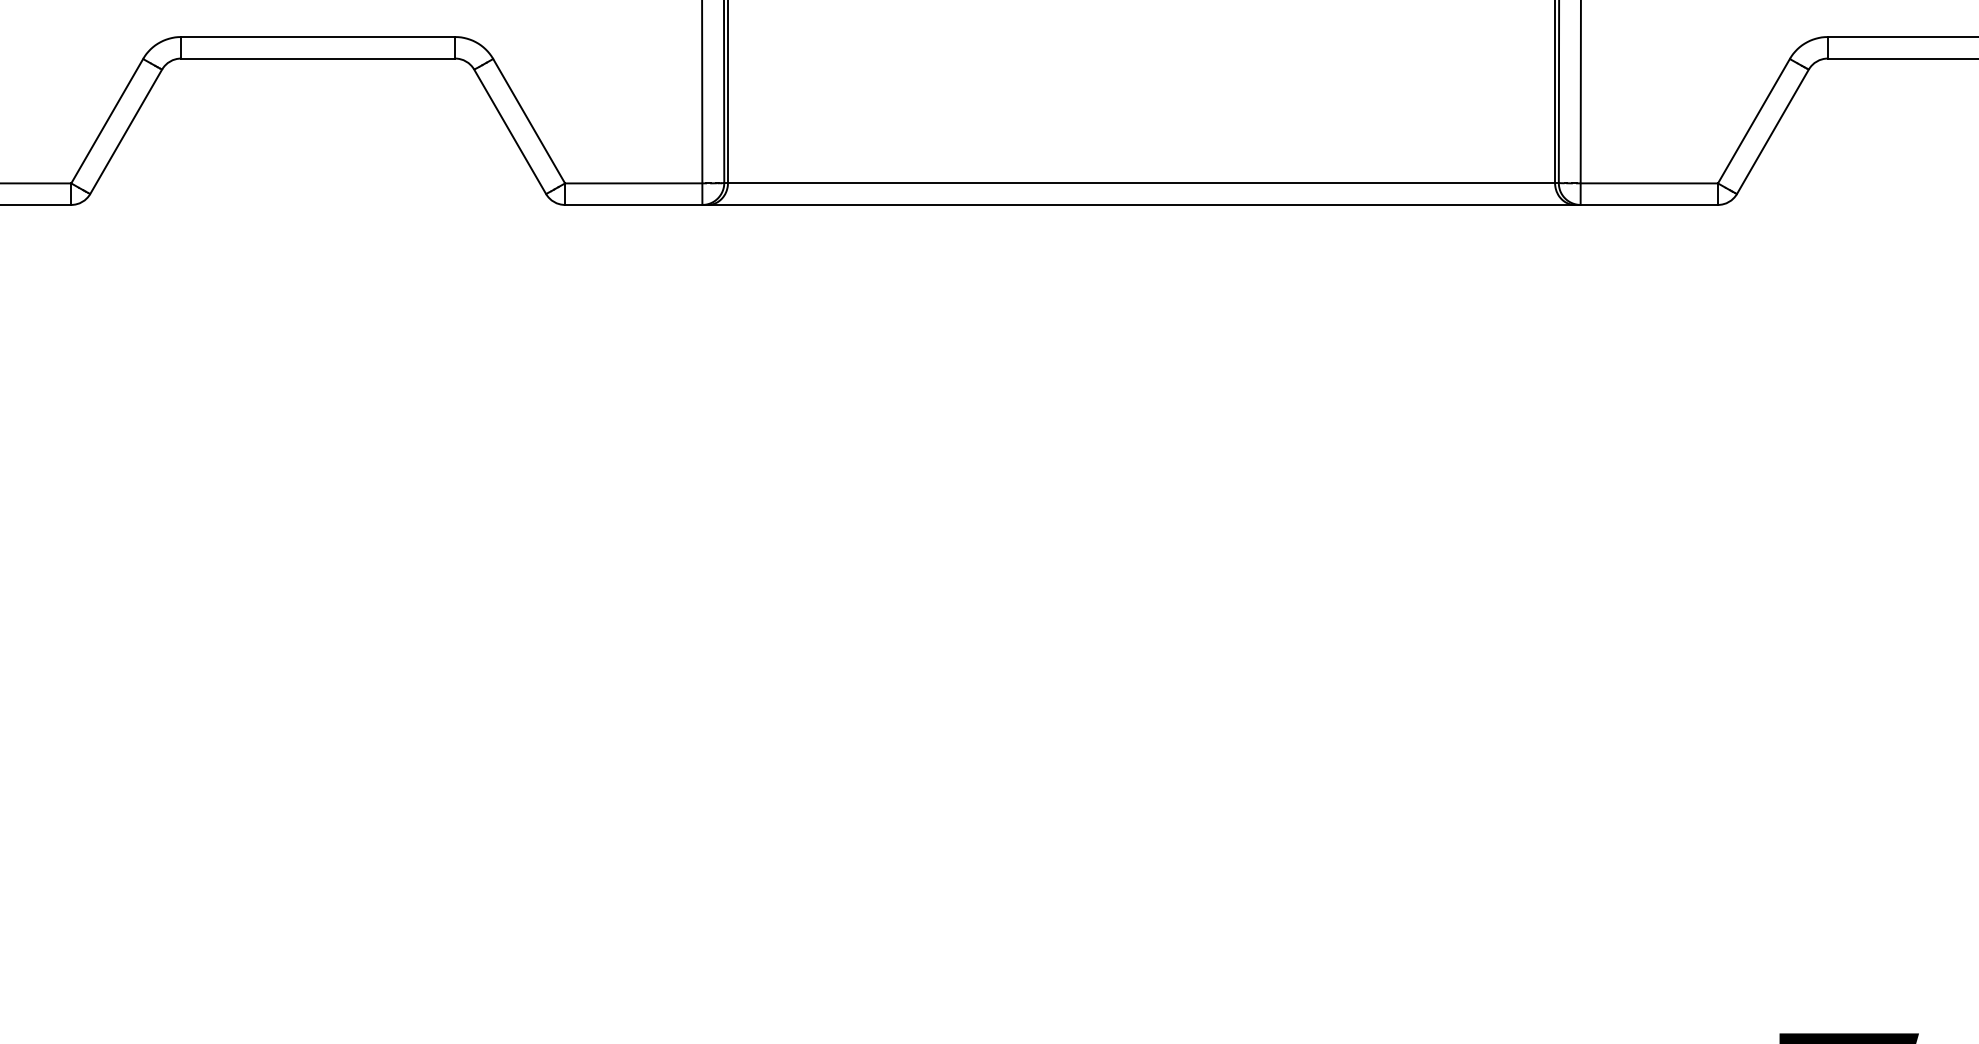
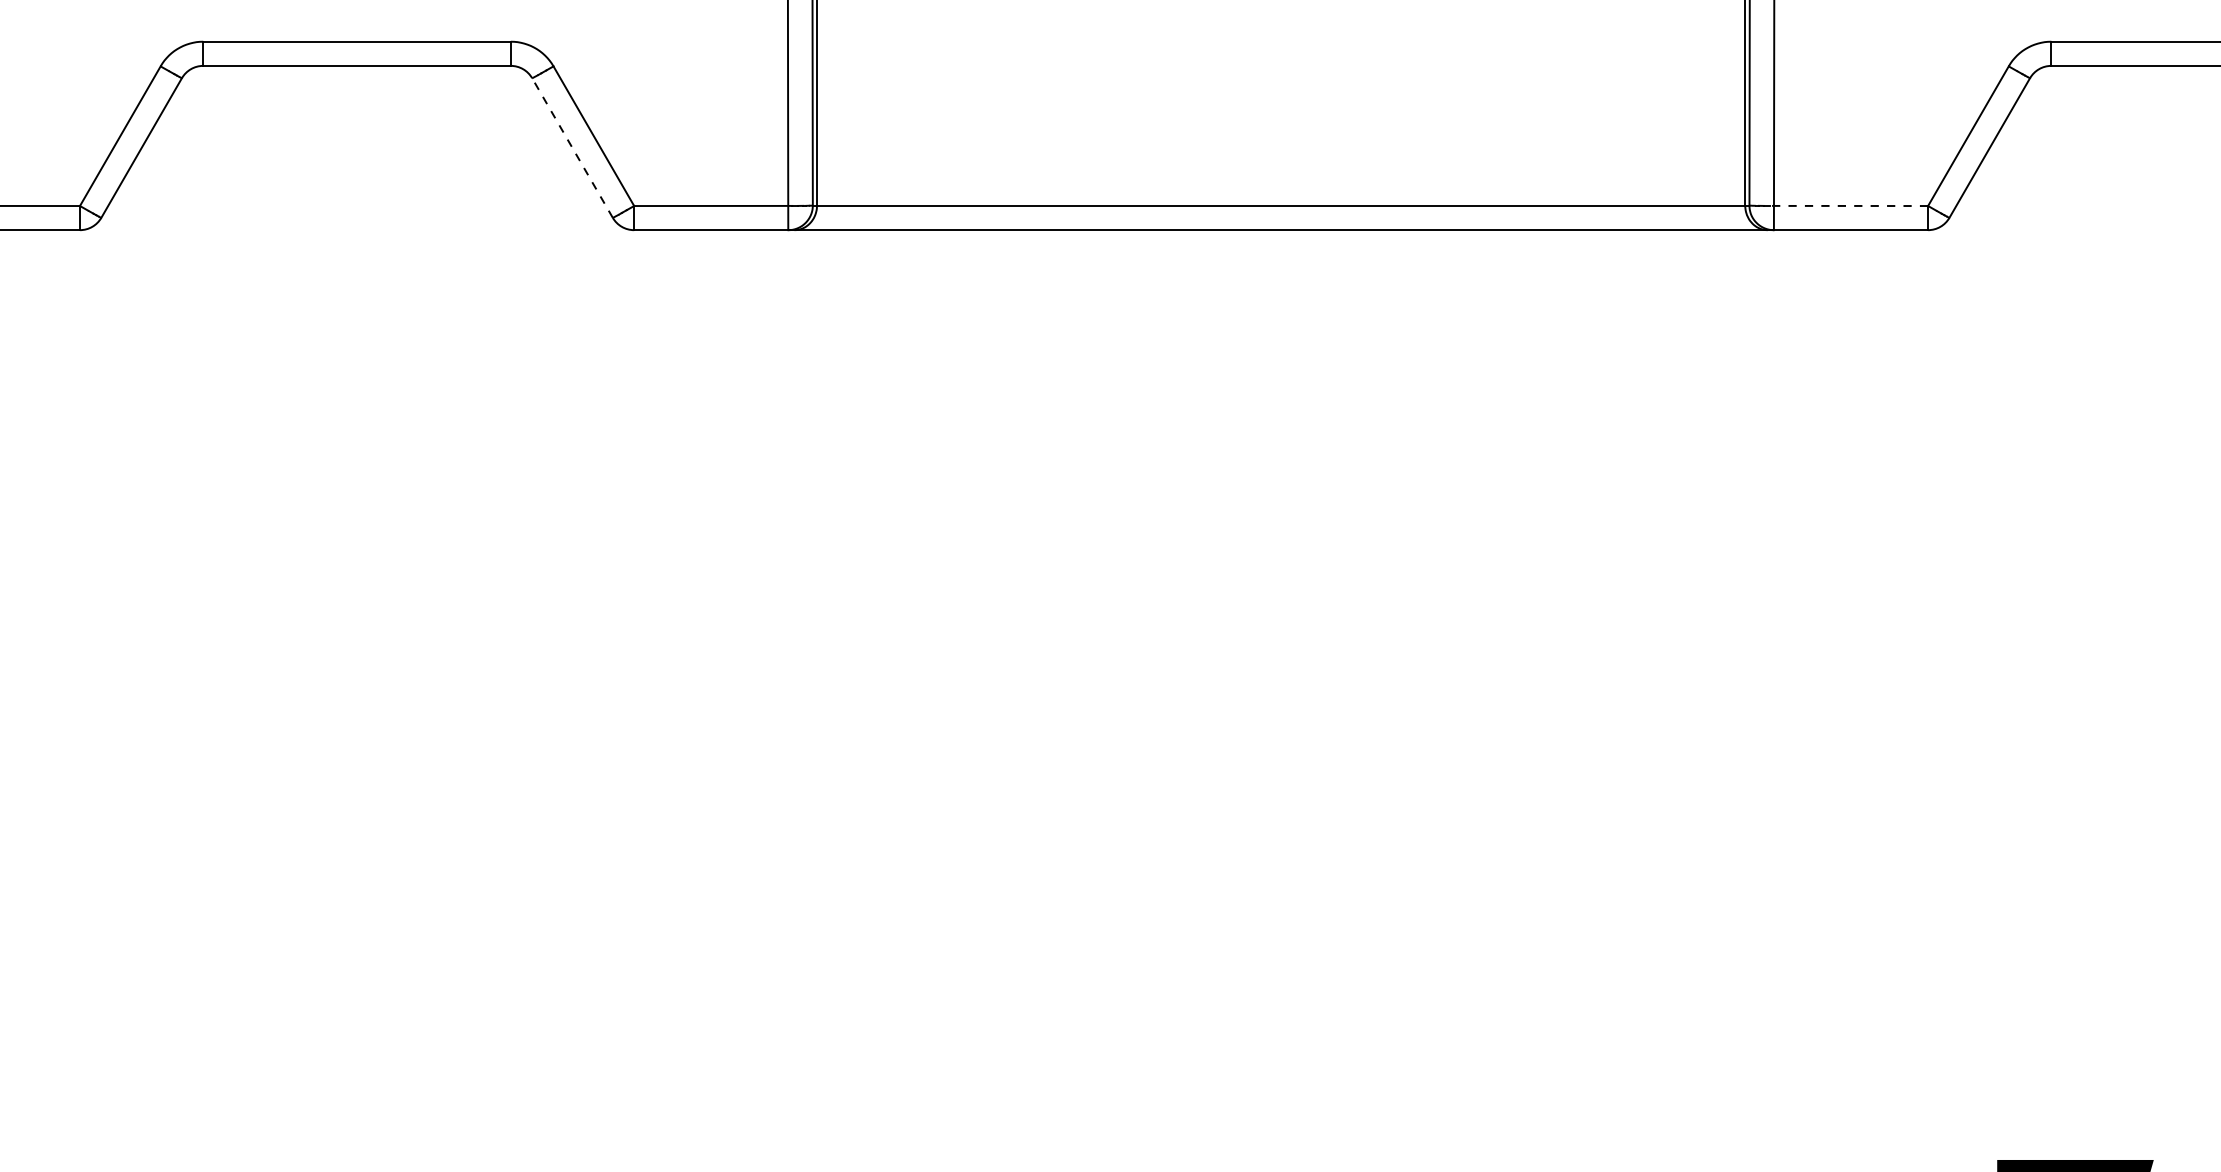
line: (510, 131) -> (572, 147), solid -> dashed
line: (1647, 183) -> (1848, 206), solid -> dashed

